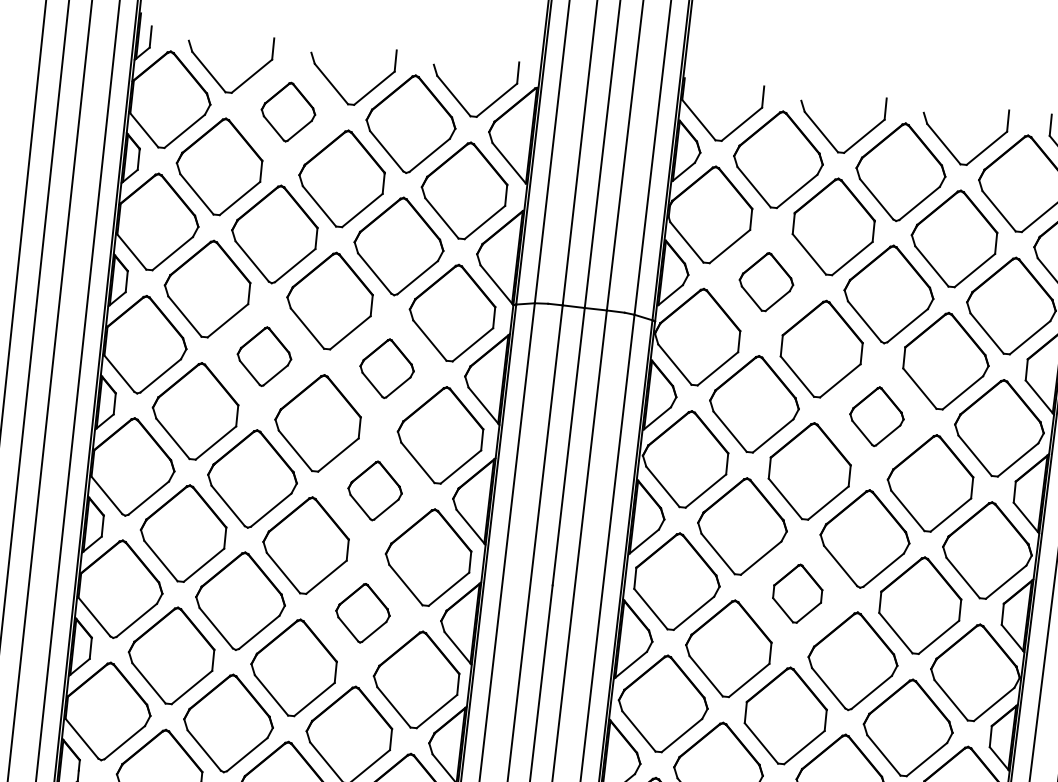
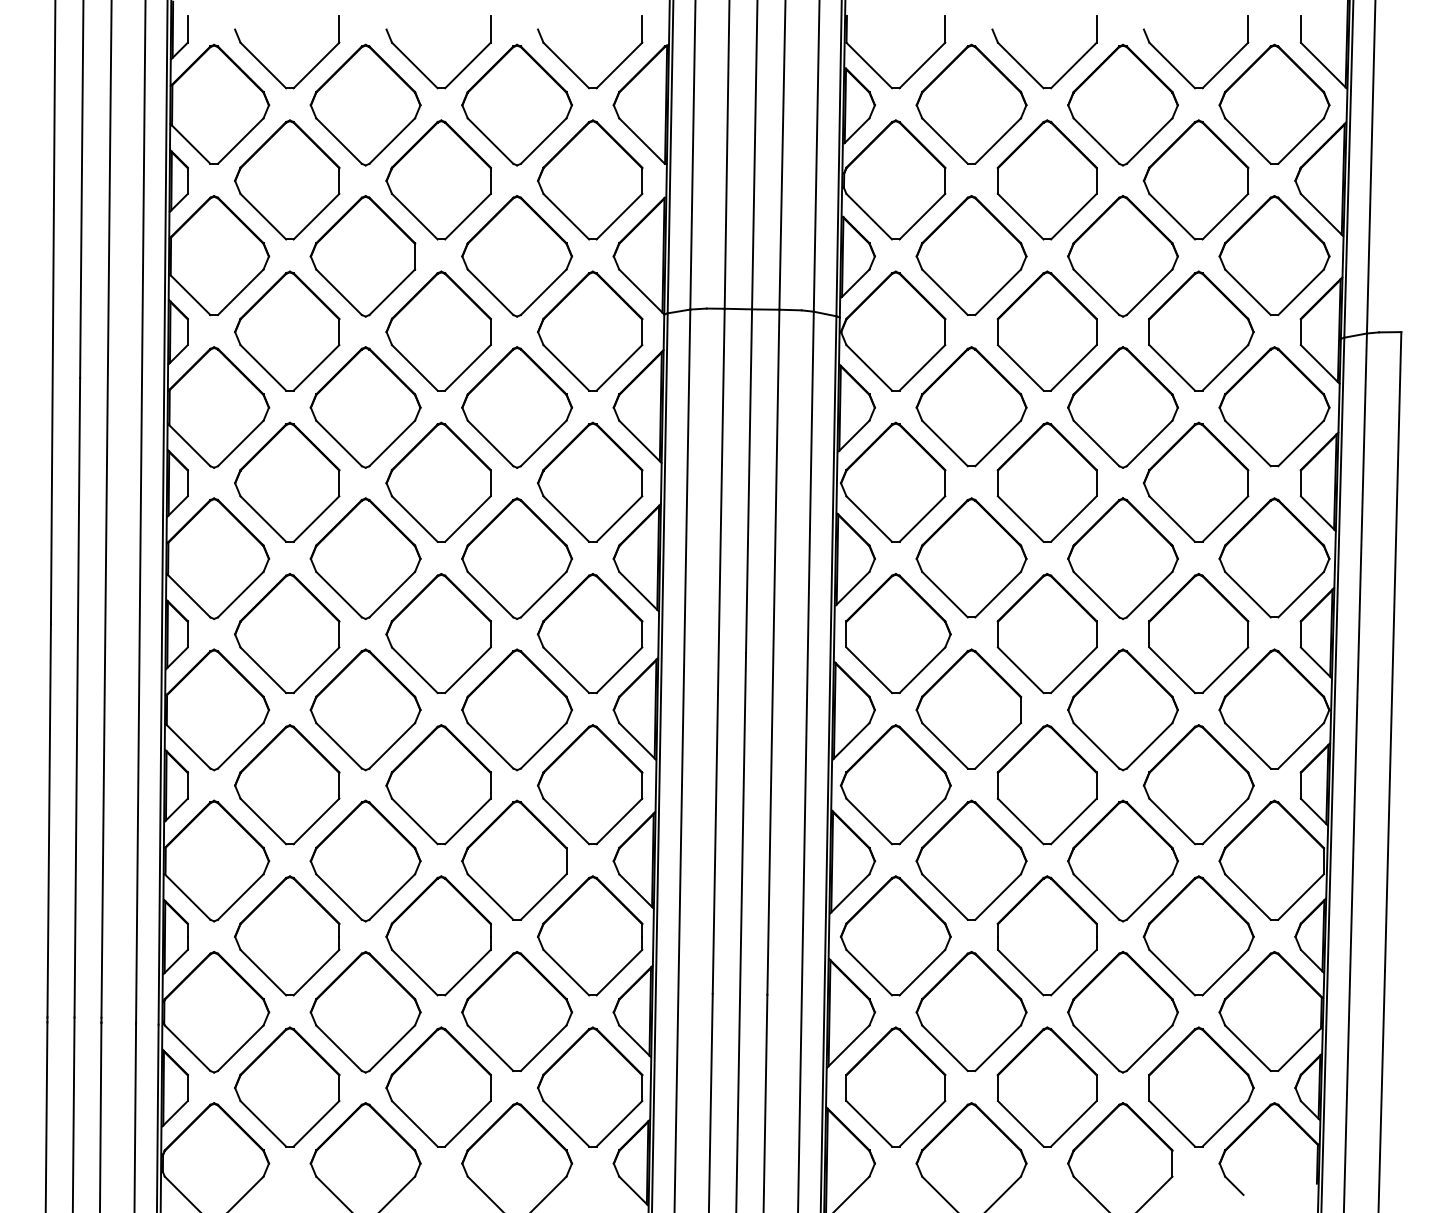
part: (288, 111) -> (365, 104), size x1.67
part: (766, 281) -> (971, 255), size x1.67
part: (264, 356) -> (365, 407), size x1.67
part: (387, 368) -> (517, 407), size x1.67
part: (876, 416) -> (1122, 407), size x1.67
part: (375, 490) -> (517, 558), size x1.67
part: (797, 593) -> (1046, 633), size x1.67
part: (362, 612) -> (516, 709), size x1.67

